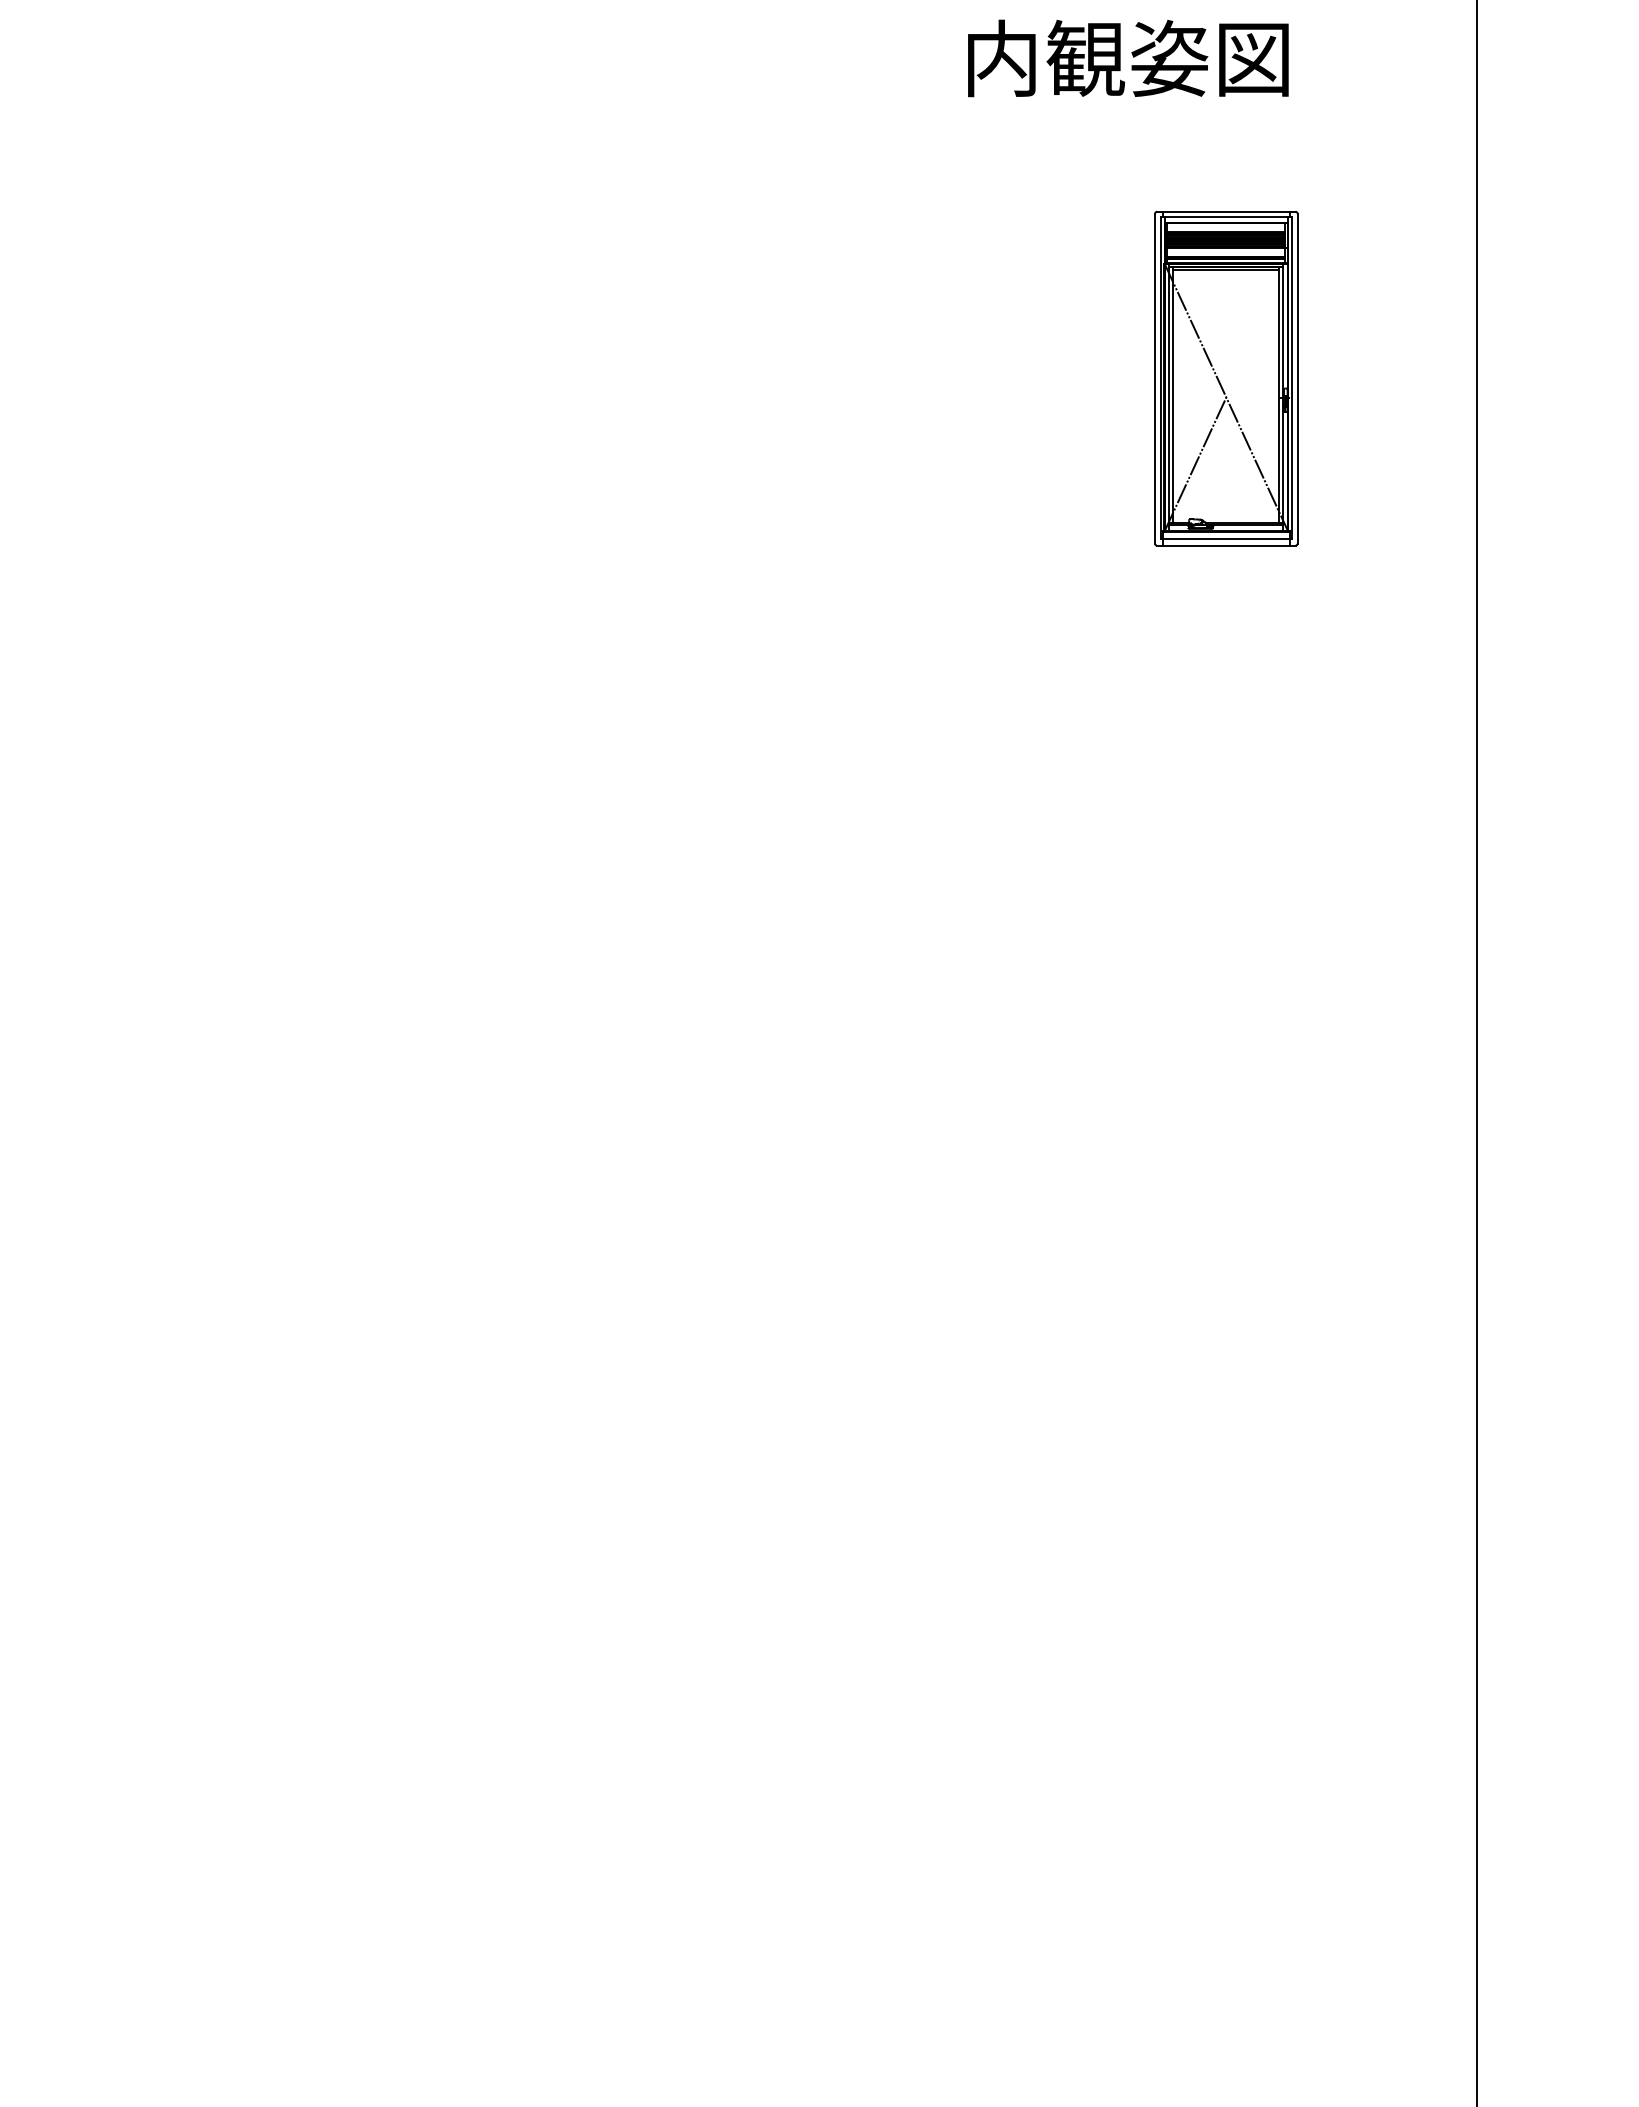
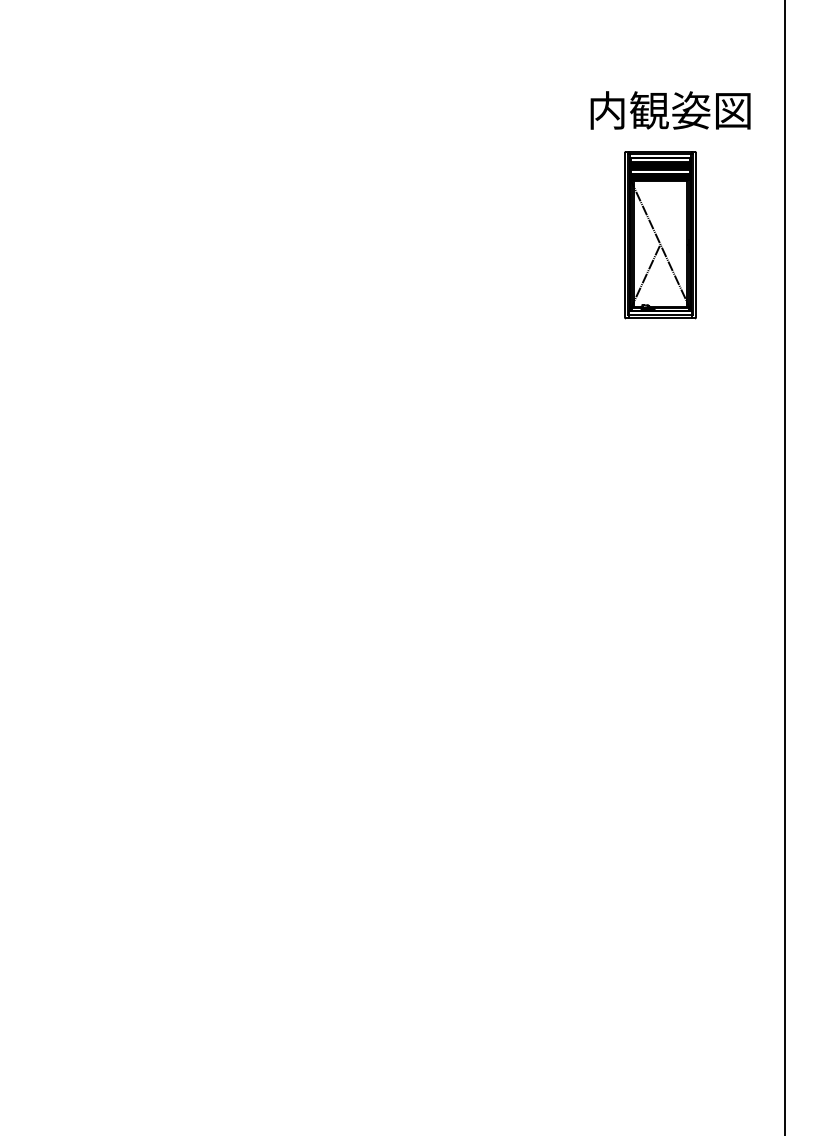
text: (1128, 58) -> (670, 110), moved
part: (1226, 379) -> (660, 235), moved

